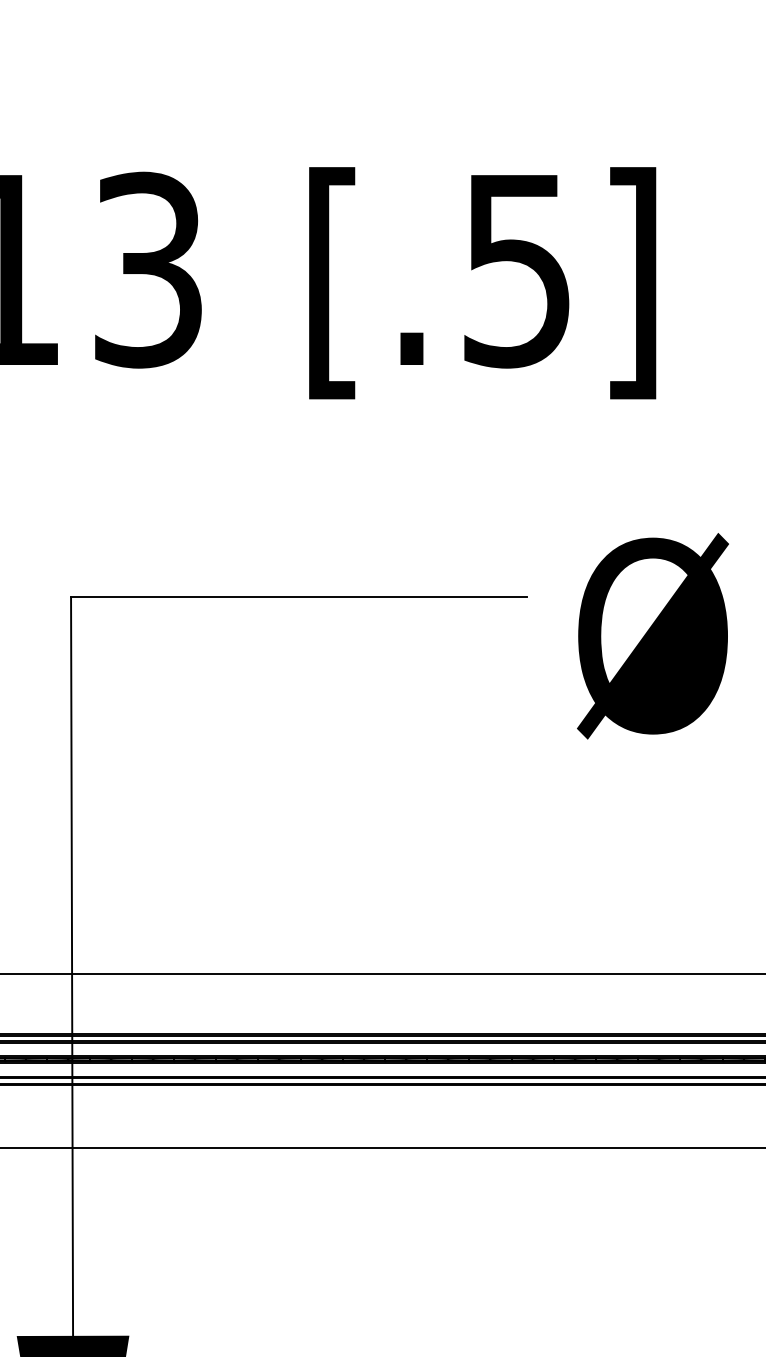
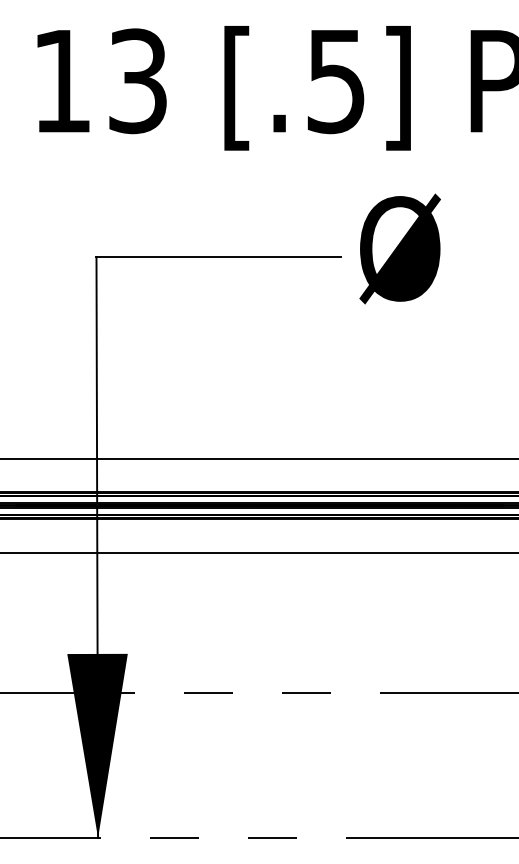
text: (651, 635) -> (399, 248), moved

